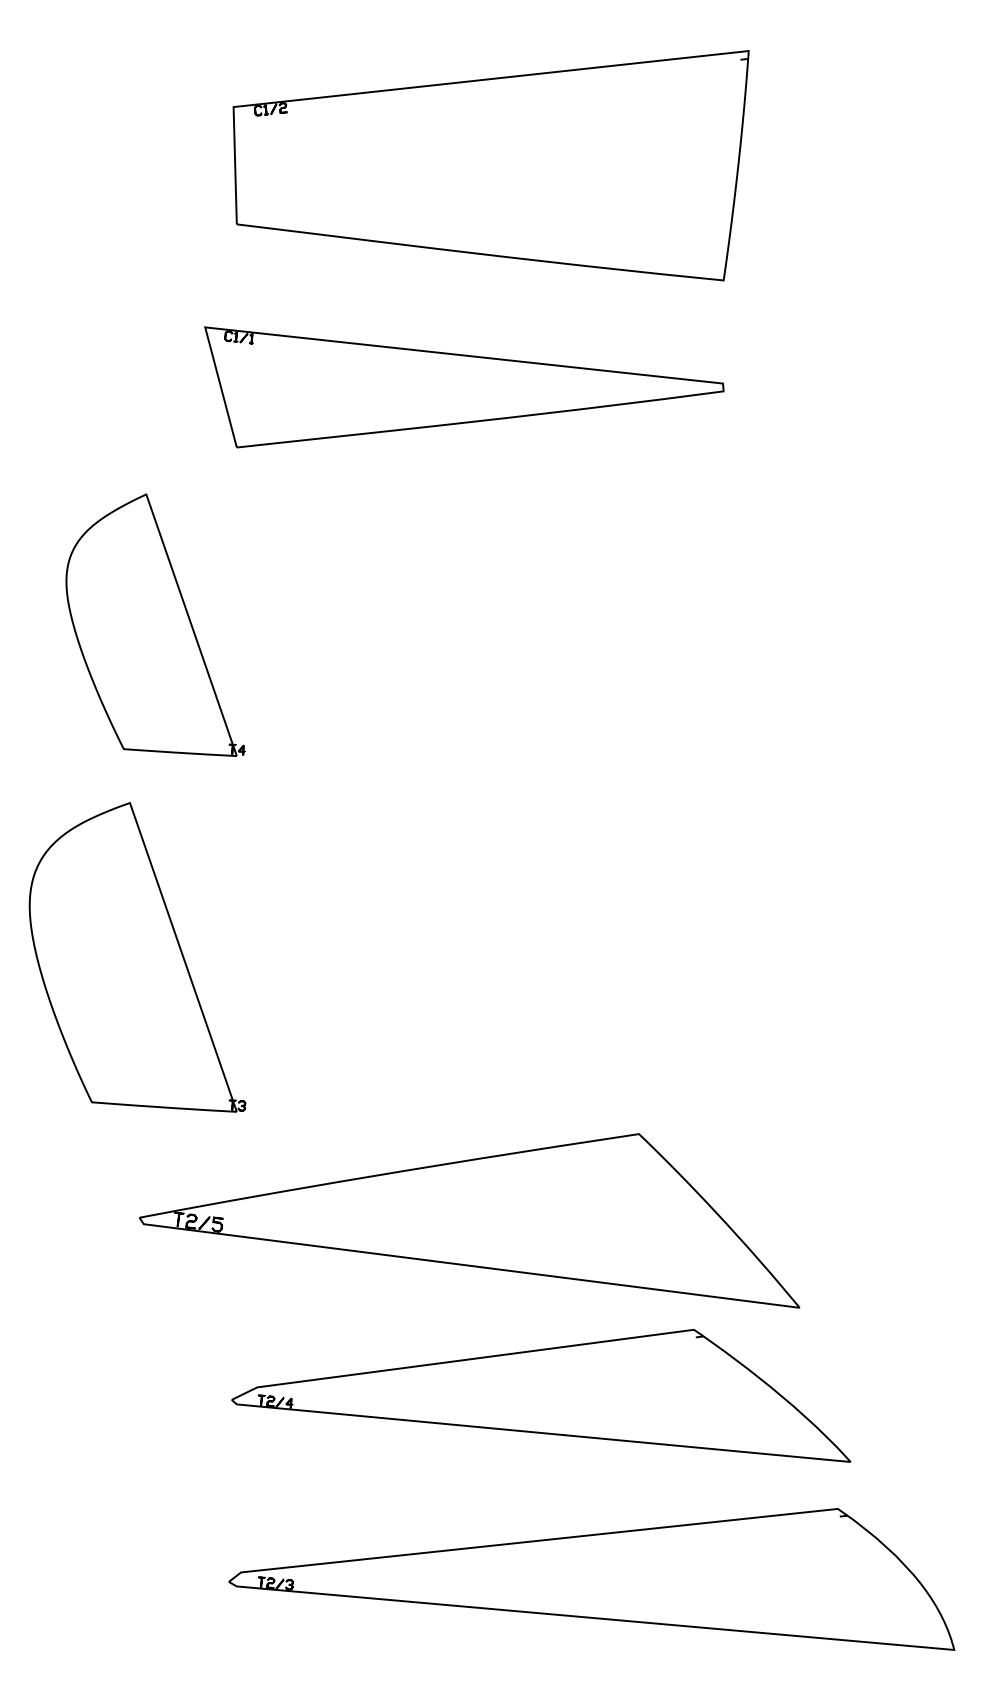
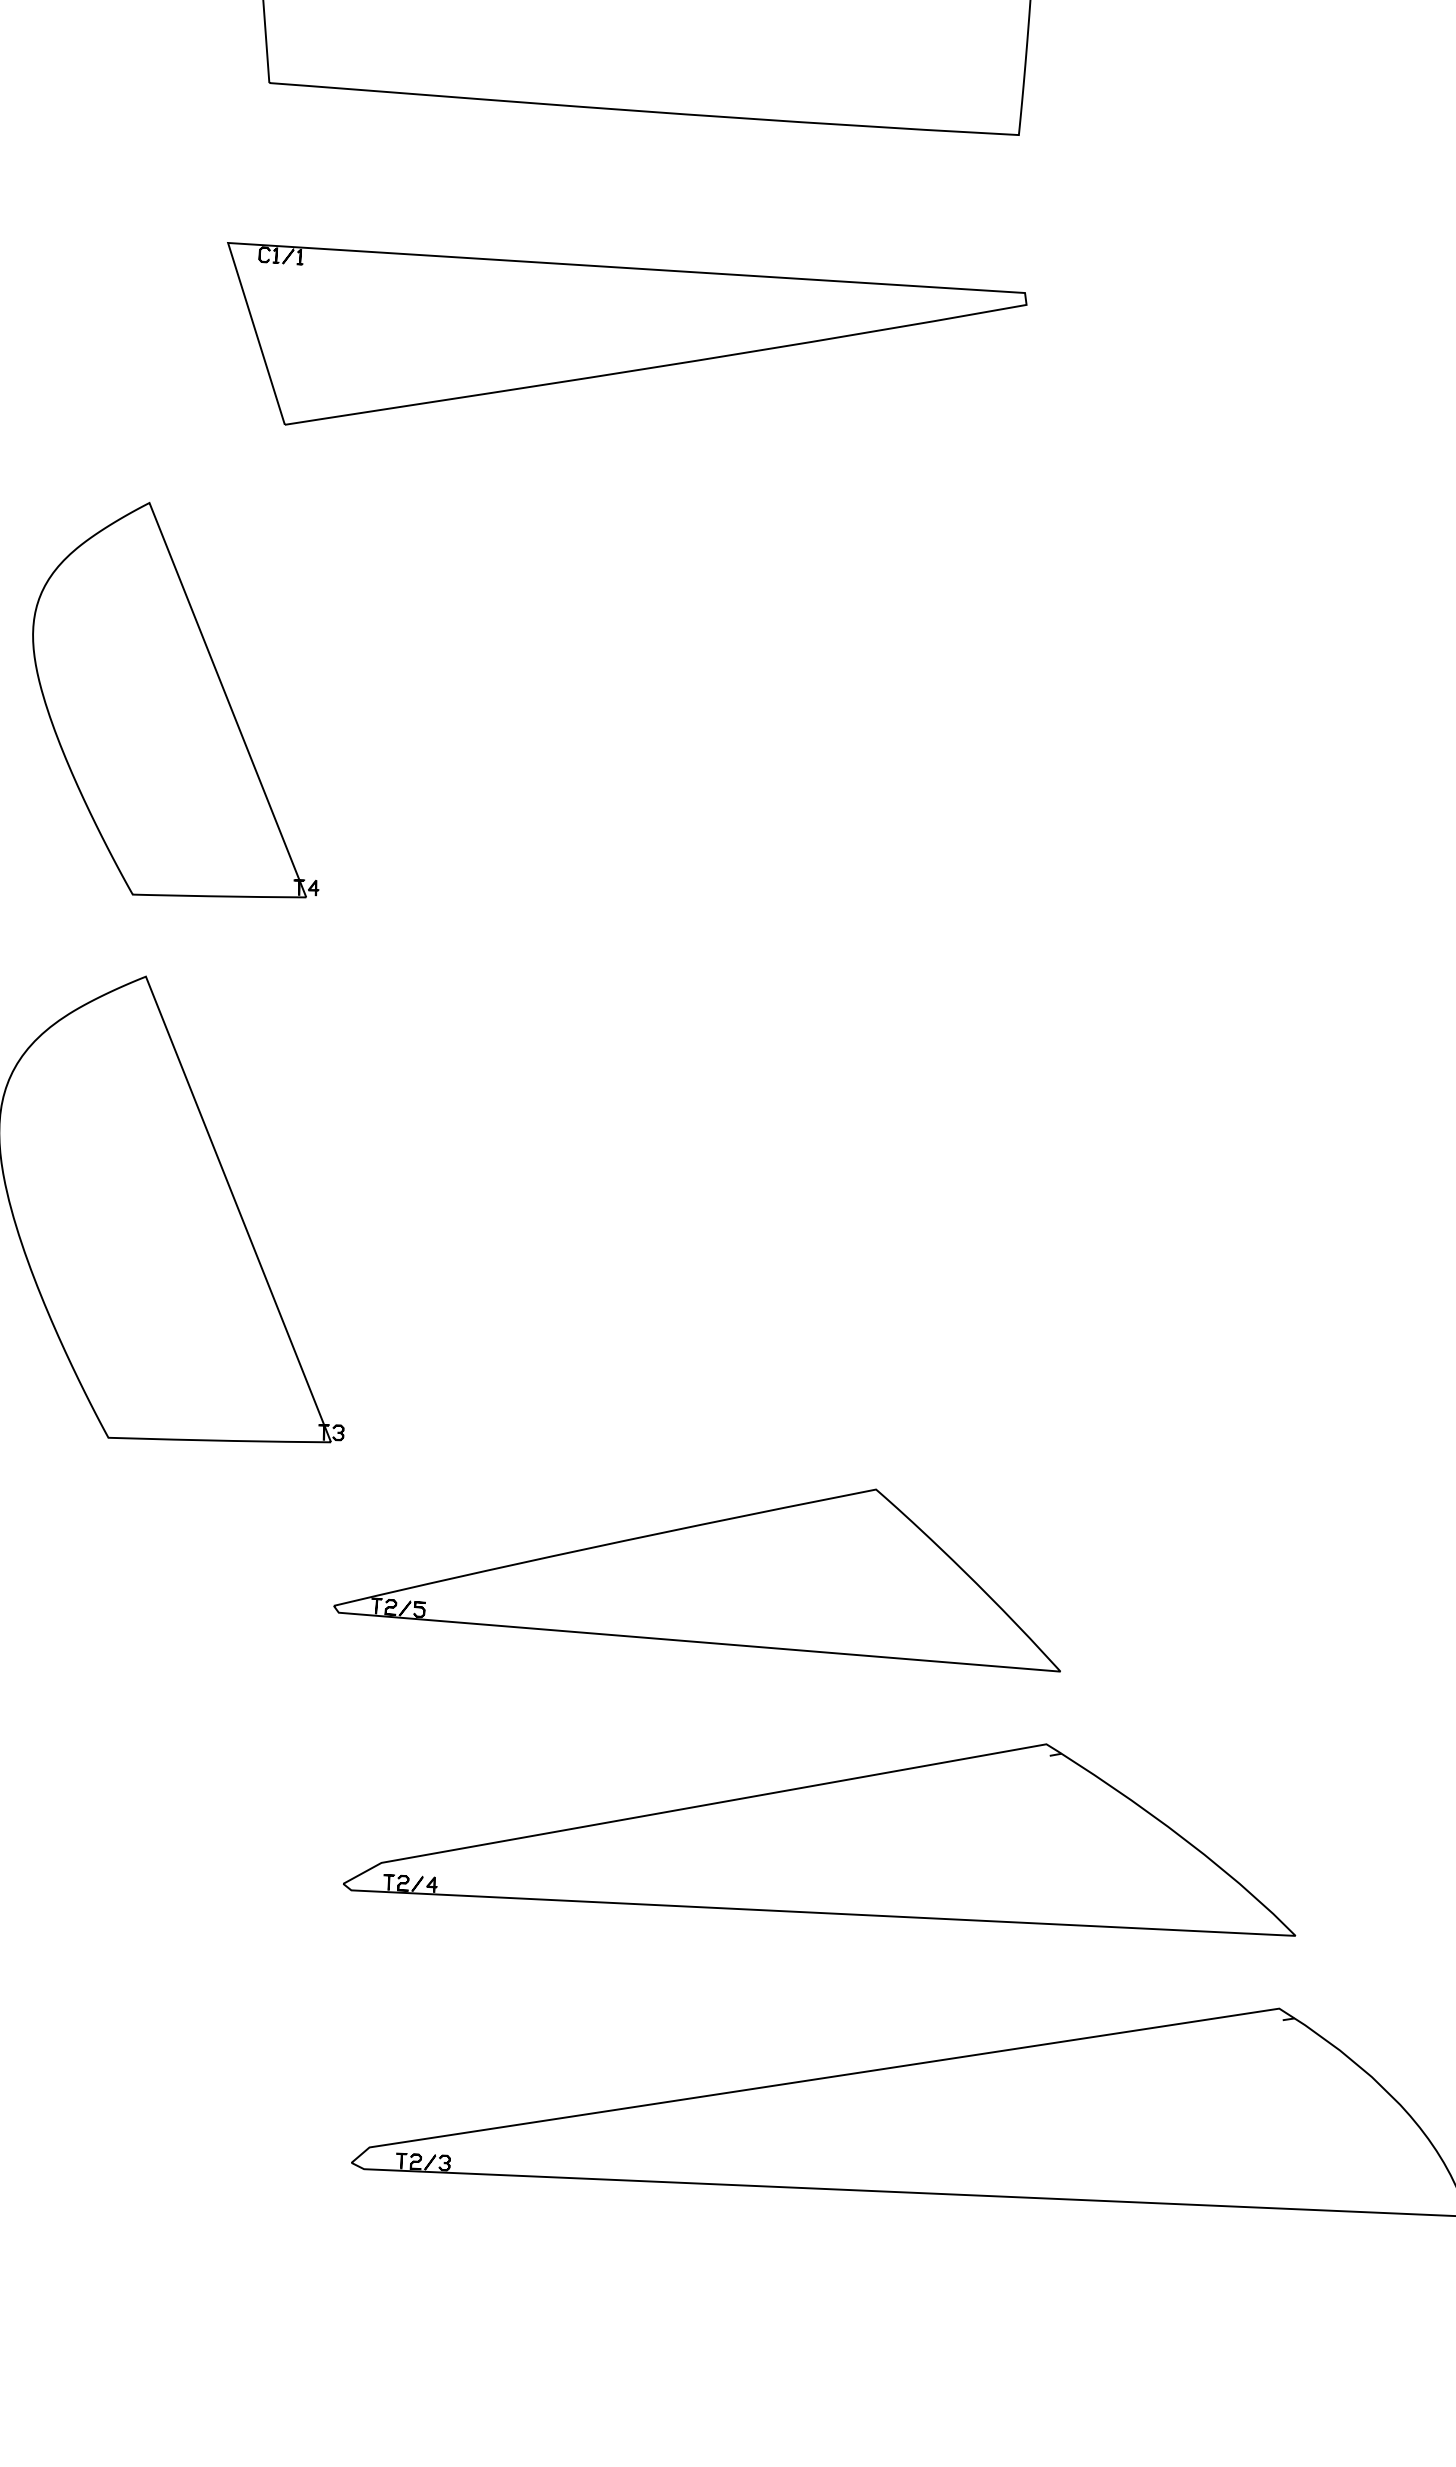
part: (469, 1220) -> (694, 1592), size x0.71

